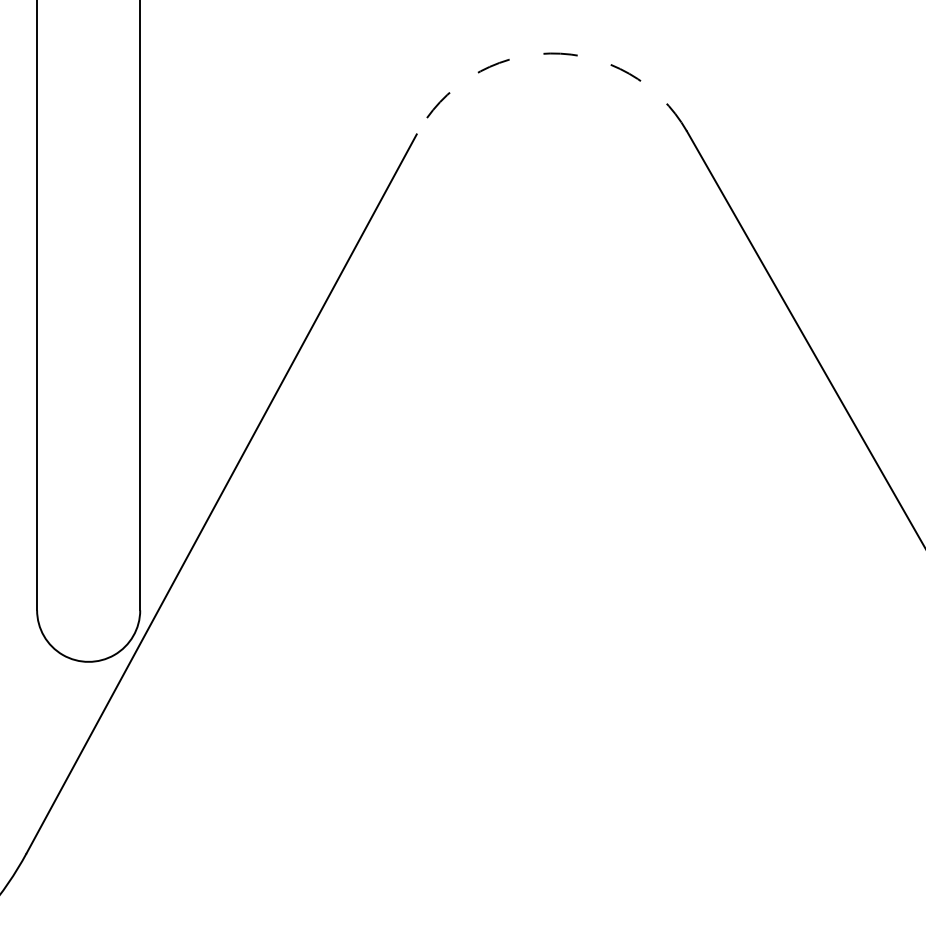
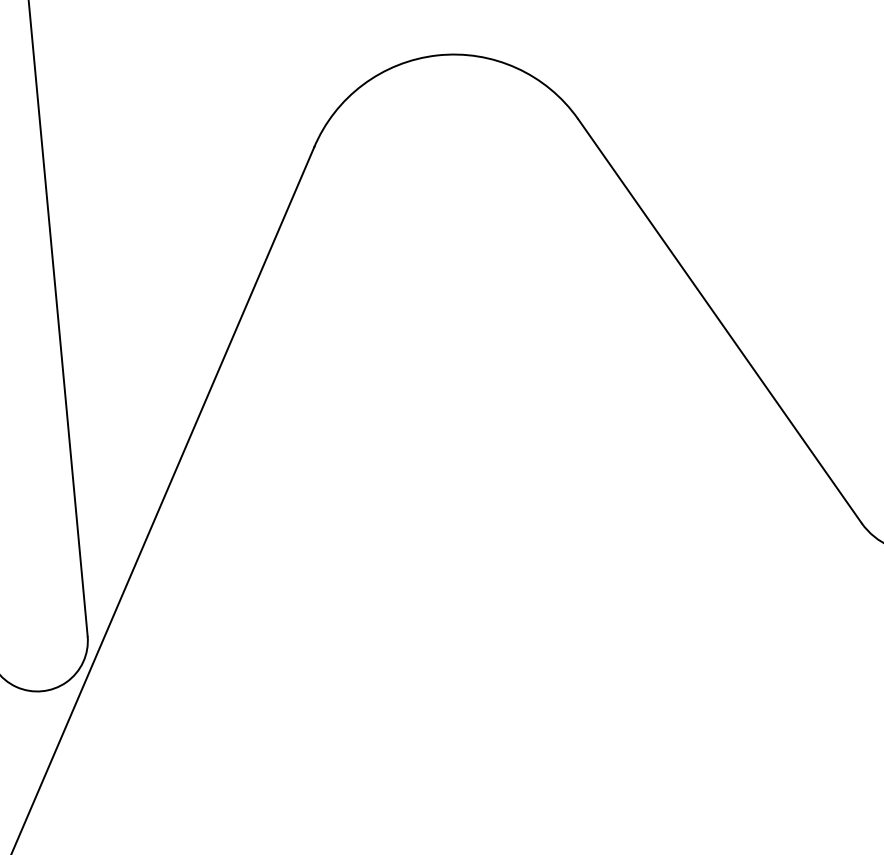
arc: (550, 53) -> (437, 55), dashed -> solid

